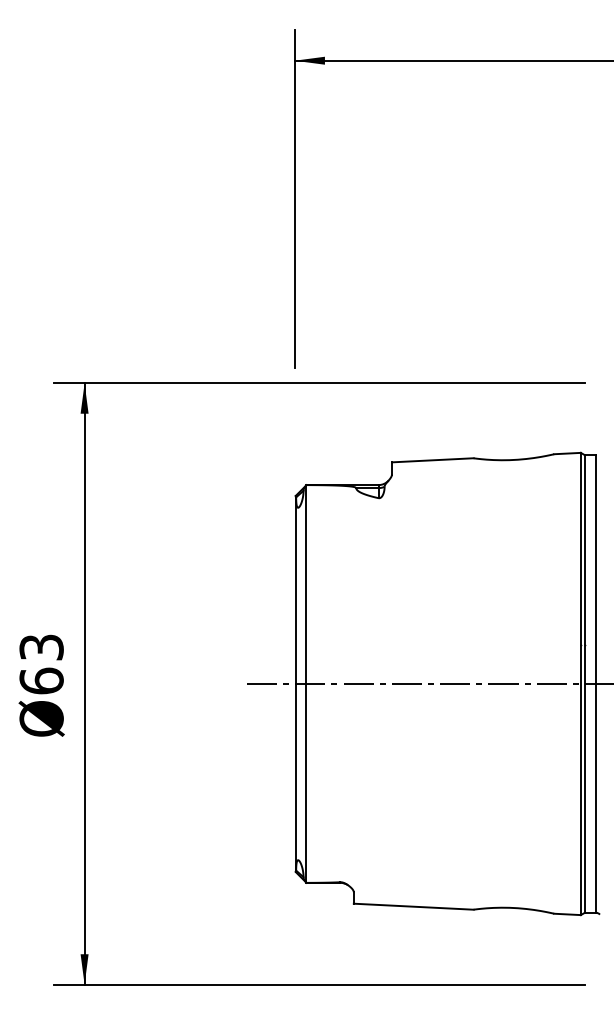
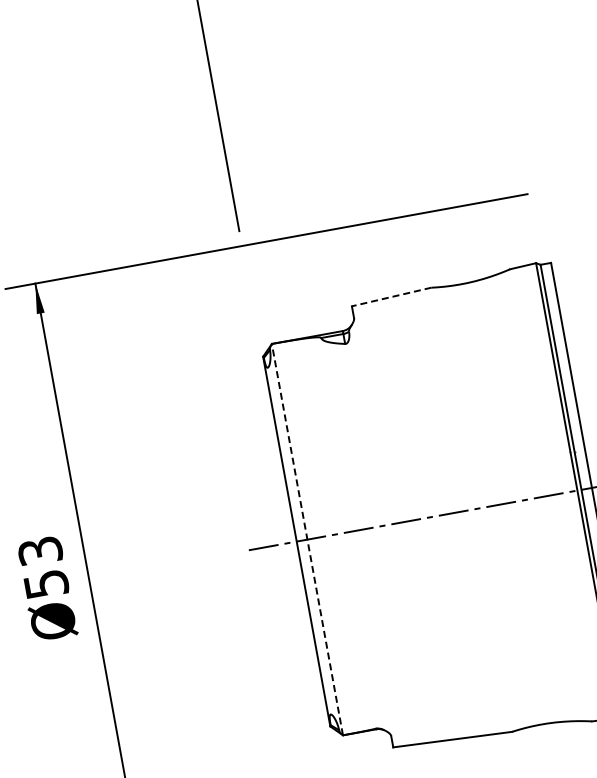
line: (432, 460) -> (391, 297), solid -> dashed
text: (41, 680) -> (46, 583), Ø63 -> Ø53
line: (306, 683) -> (307, 539), solid -> dashed

